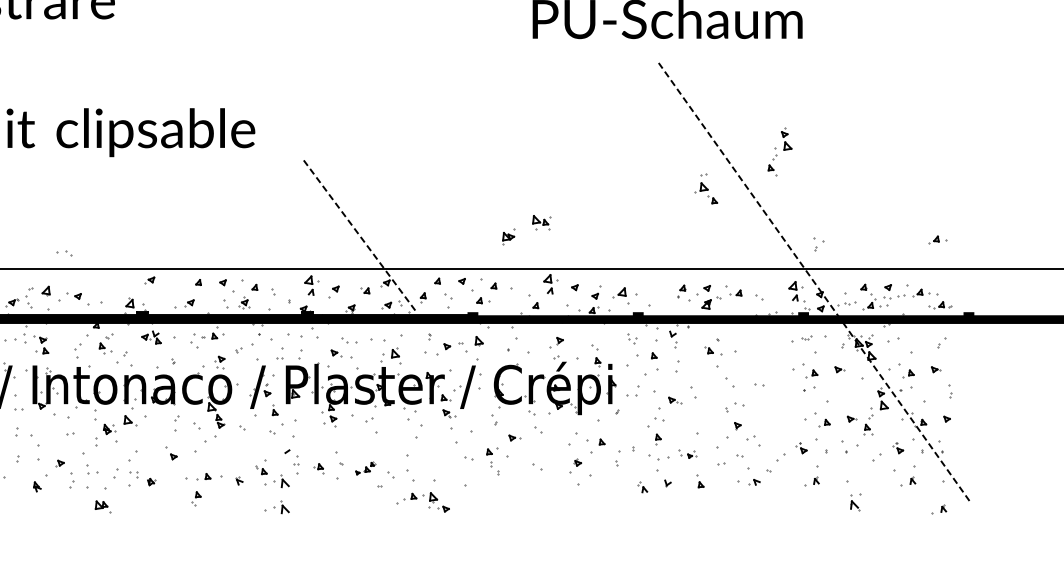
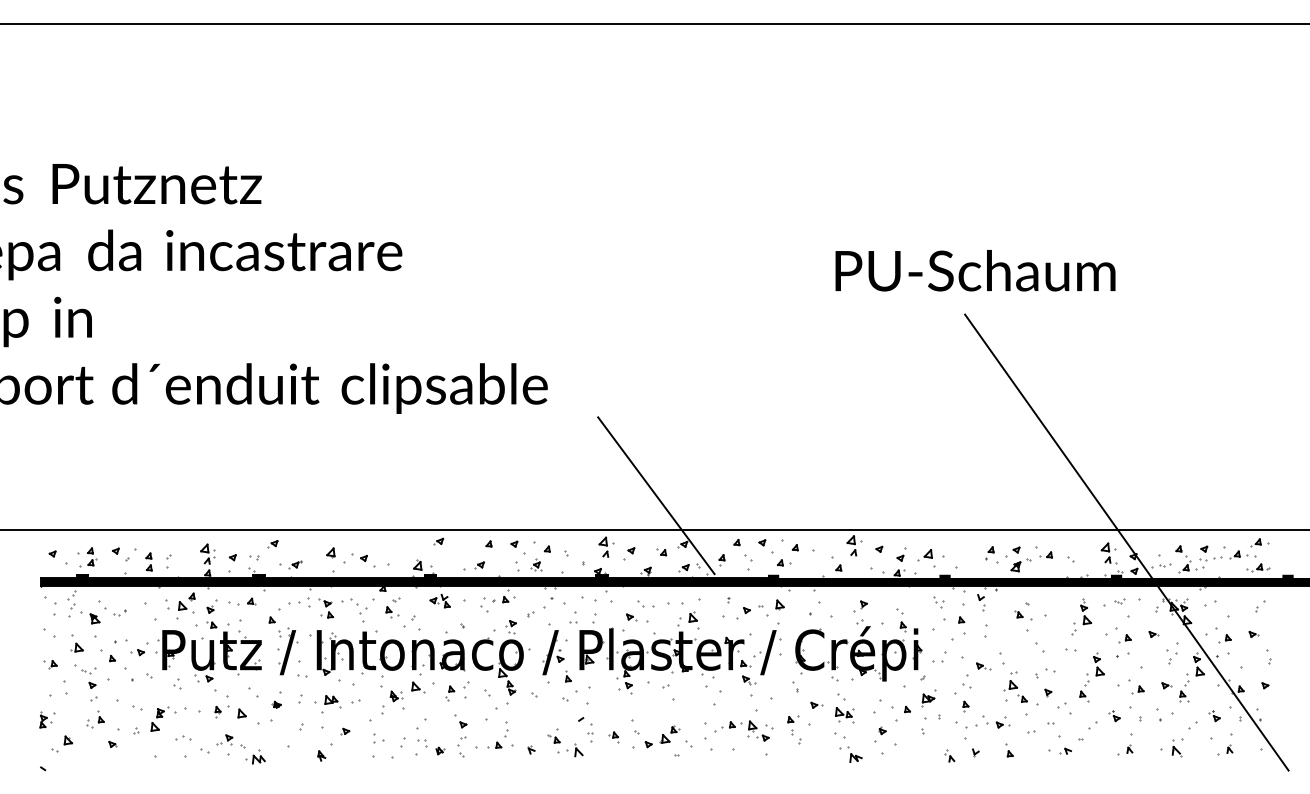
part: (779, 151) -> (1091, 677), moved
part: (706, 188) -> (1015, 686), moved
part: (541, 223) -> (844, 715), moved
line: (360, 235) -> (656, 495), dashed -> solid
part: (508, 236) -> (928, 698), moved
part: (937, 239) -> (1259, 542), moved
part: (818, 244) -> (1171, 656), moved
part: (64, 253) -> (349, 601), moved
line: (813, 281) -> (1126, 542), dashed -> solid
part: (29, 297) -> (461, 746), moved
part: (769, 352) -> (1081, 616), added
part: (687, 453) -> (996, 721), size x1.43
part: (365, 468) -> (662, 736), size x1.67
part: (71, 480) -> (506, 729), moved
part: (547, 485) -> (850, 754), added
part: (197, 498) -> (450, 693), moved
part: (422, 501) -> (741, 730), moved
part: (855, 501) -> (1177, 747), moved
part: (102, 506) -> (332, 701), moved
part: (277, 507) -> (570, 777), removed
part: (939, 508) -> (1257, 778), removed

